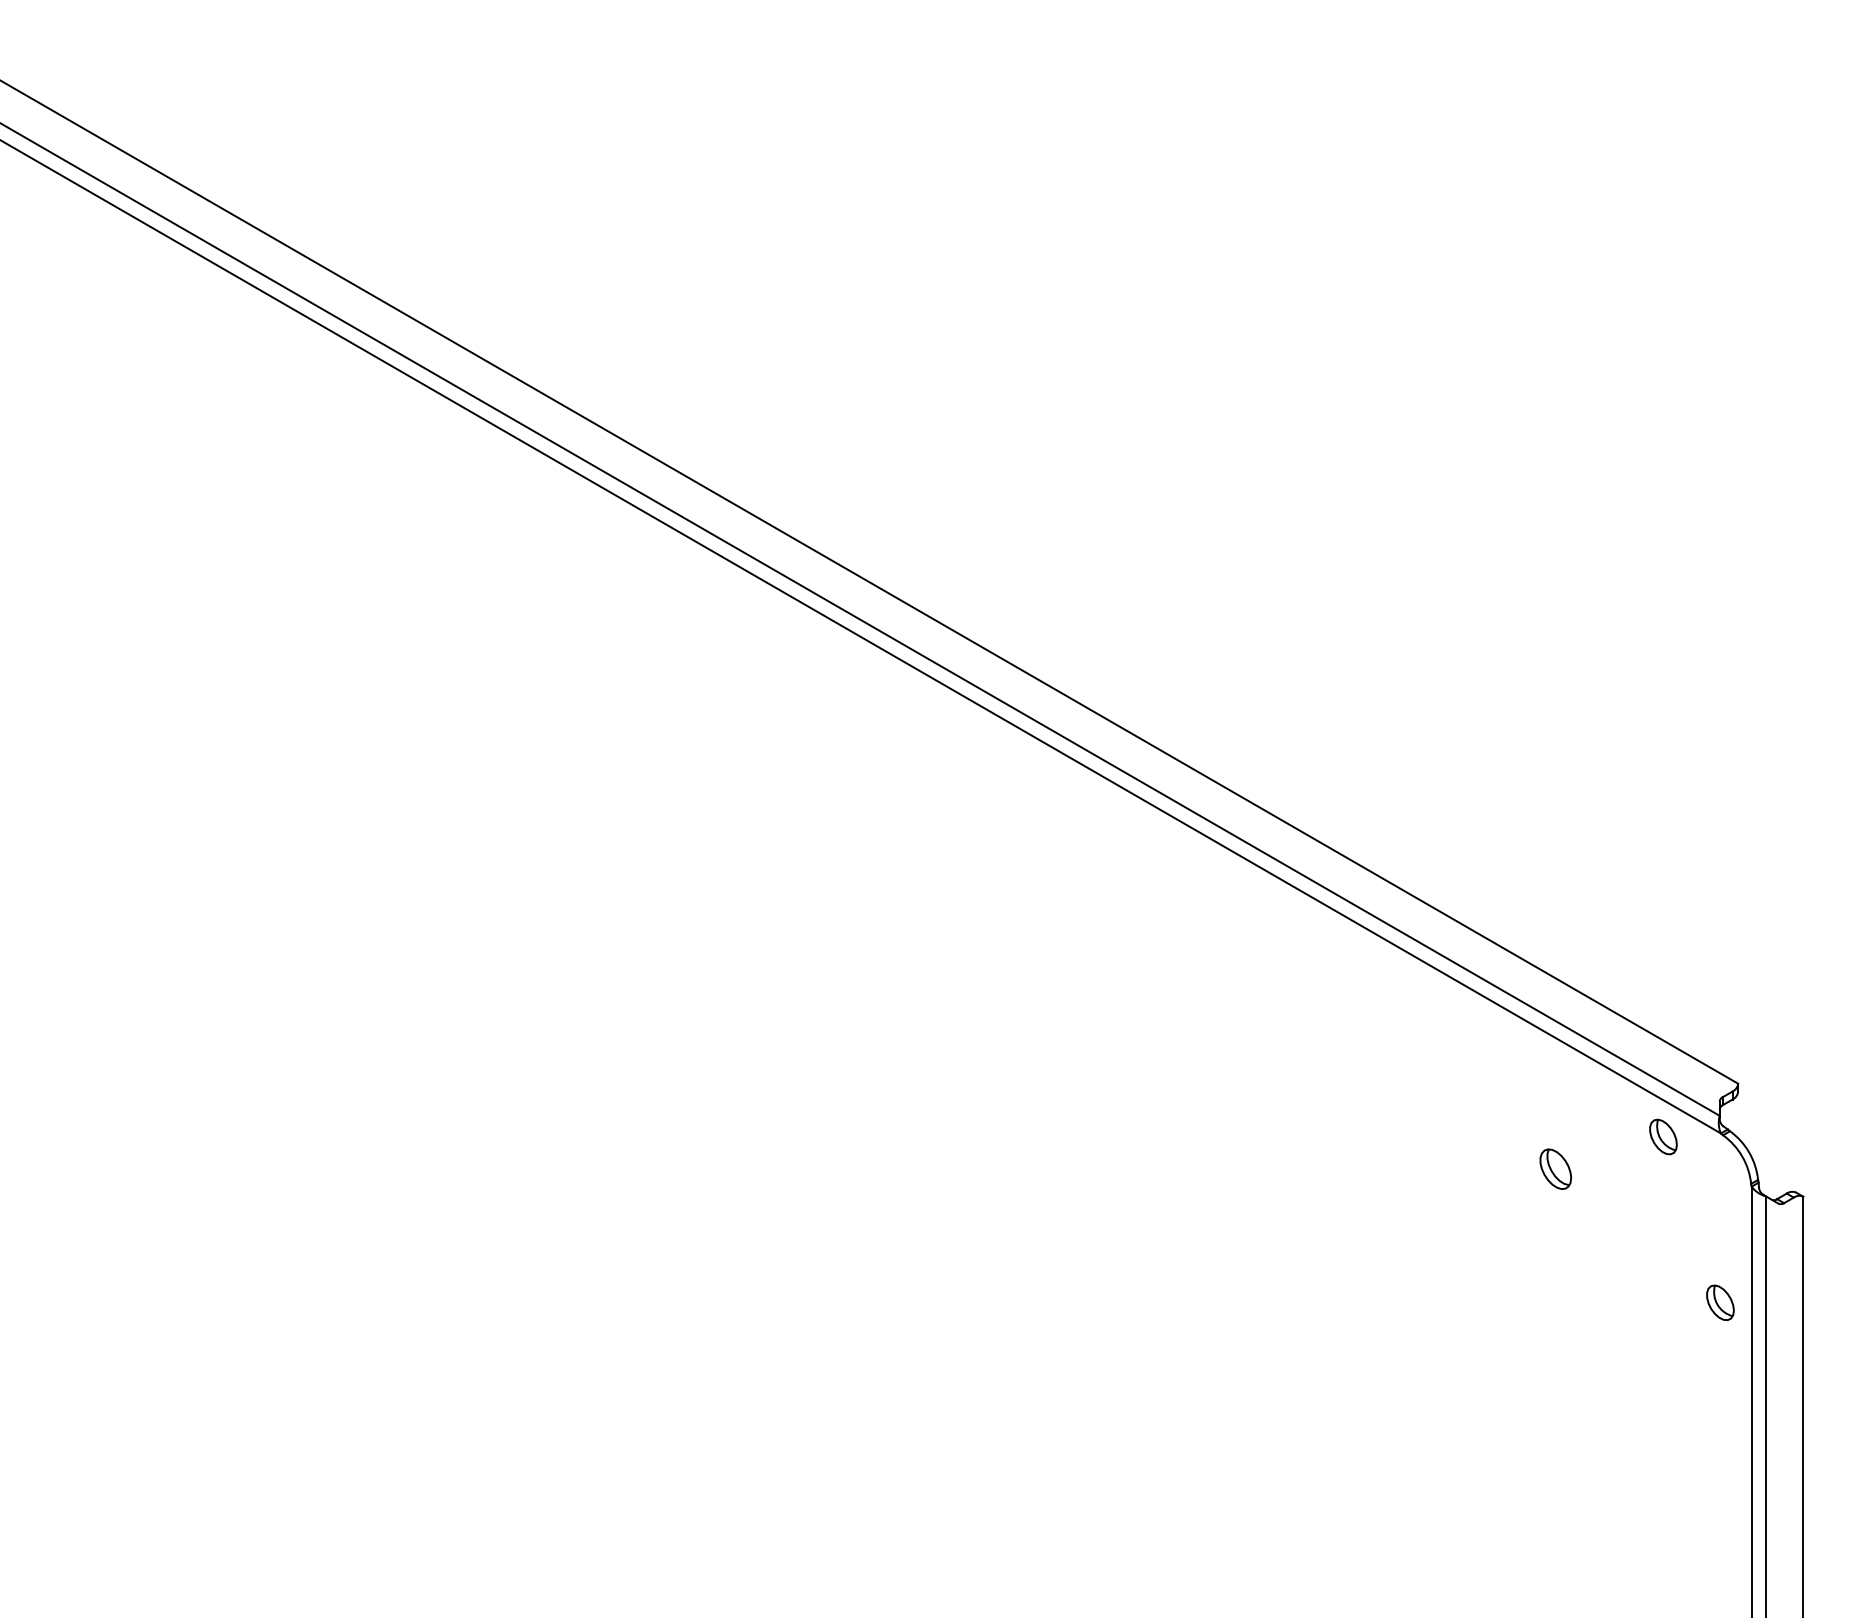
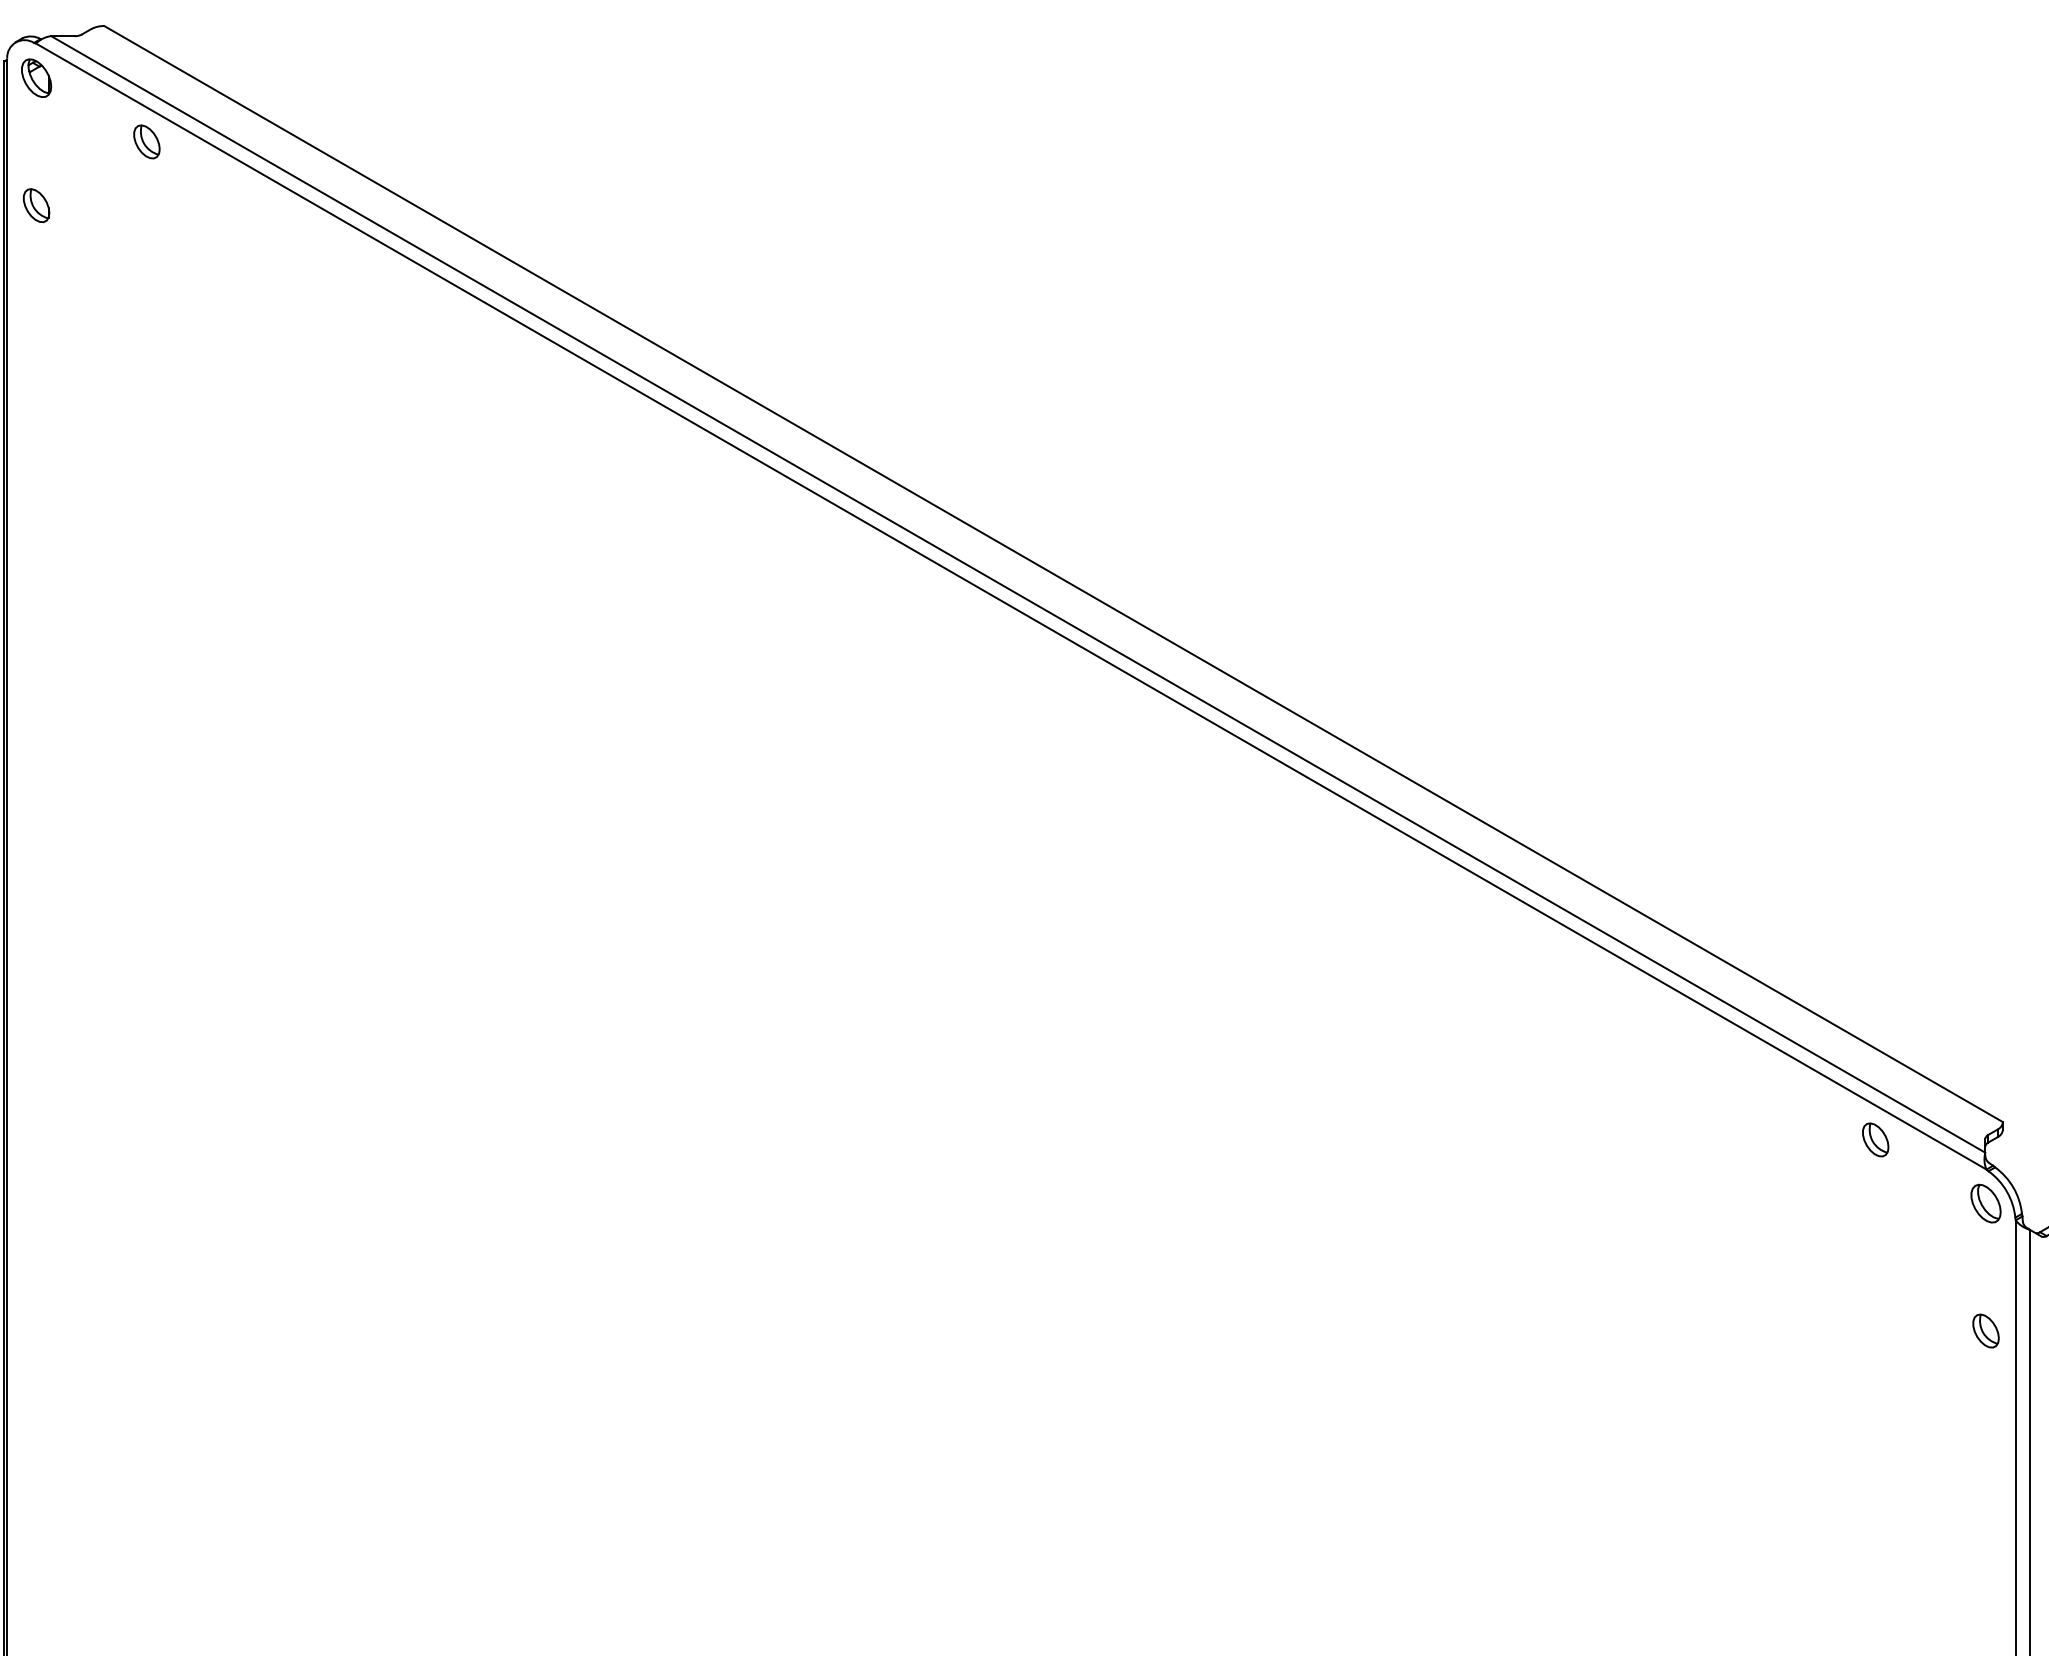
part: (1663, 1136) -> (1875, 1139), moved
part: (1555, 1169) -> (1985, 1203), moved

